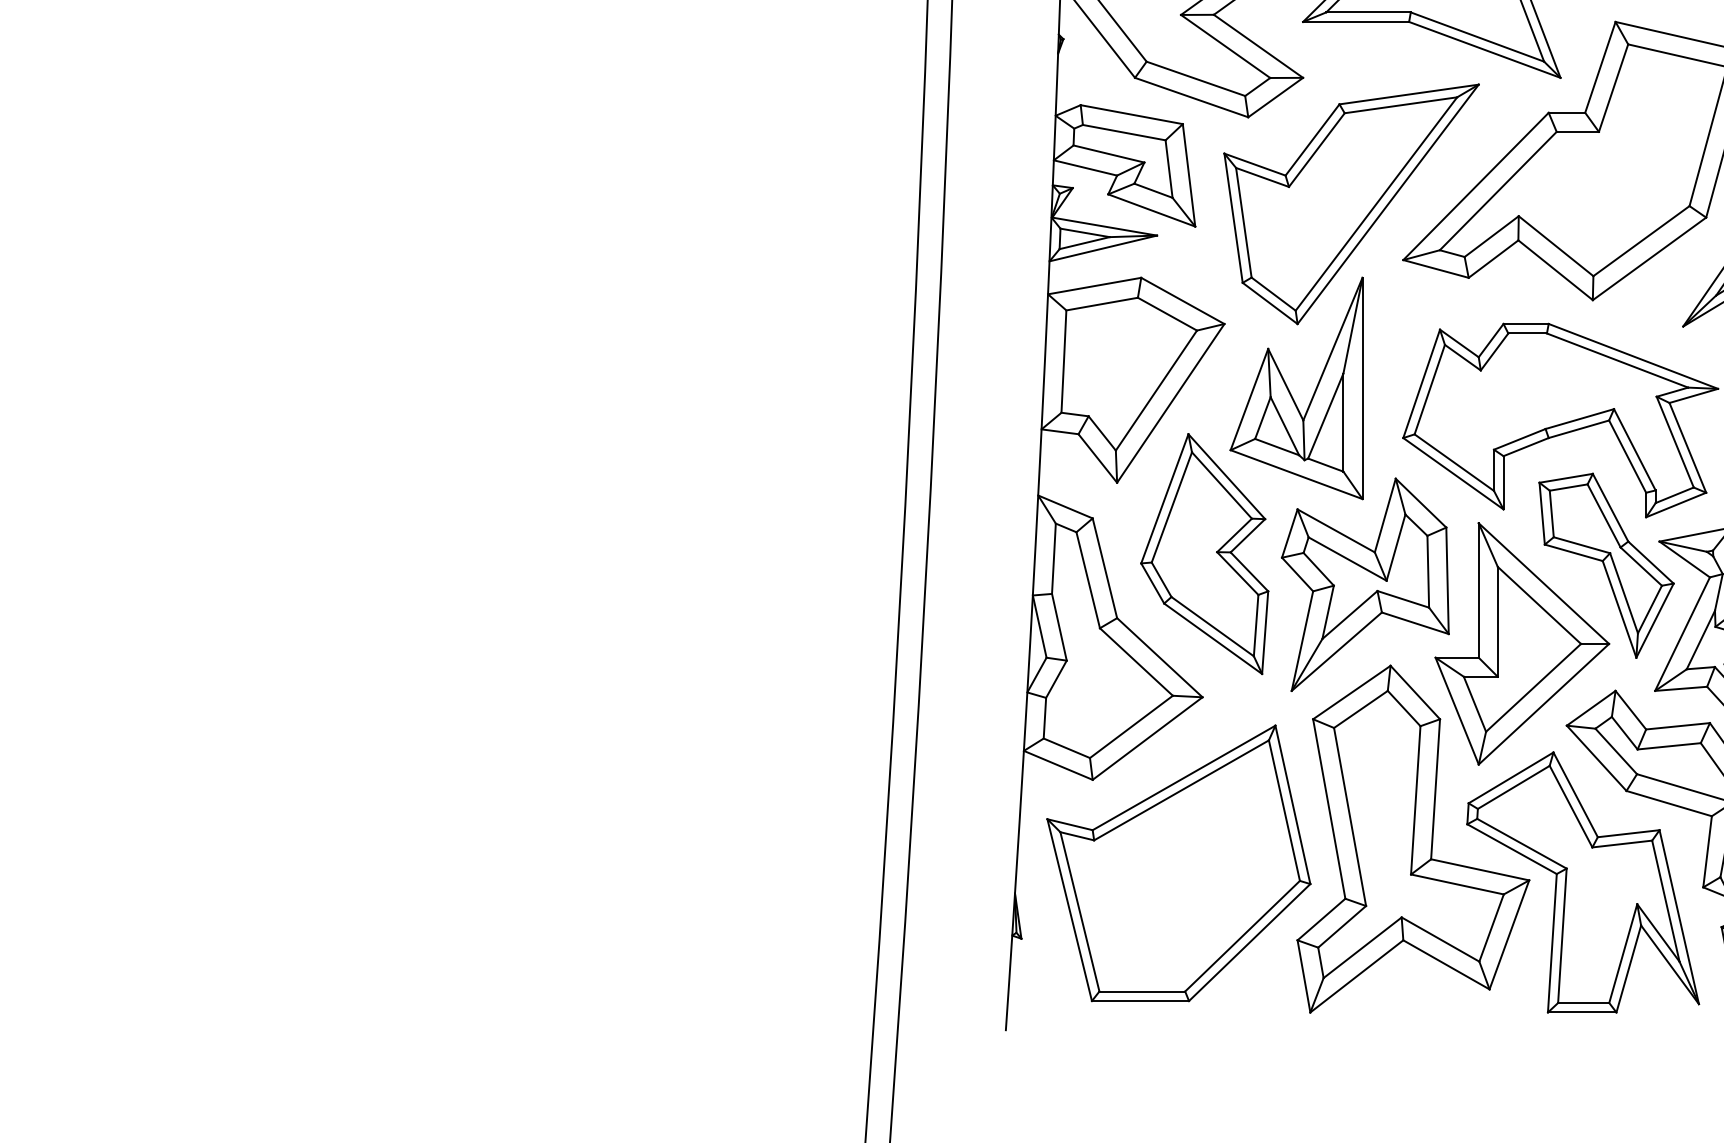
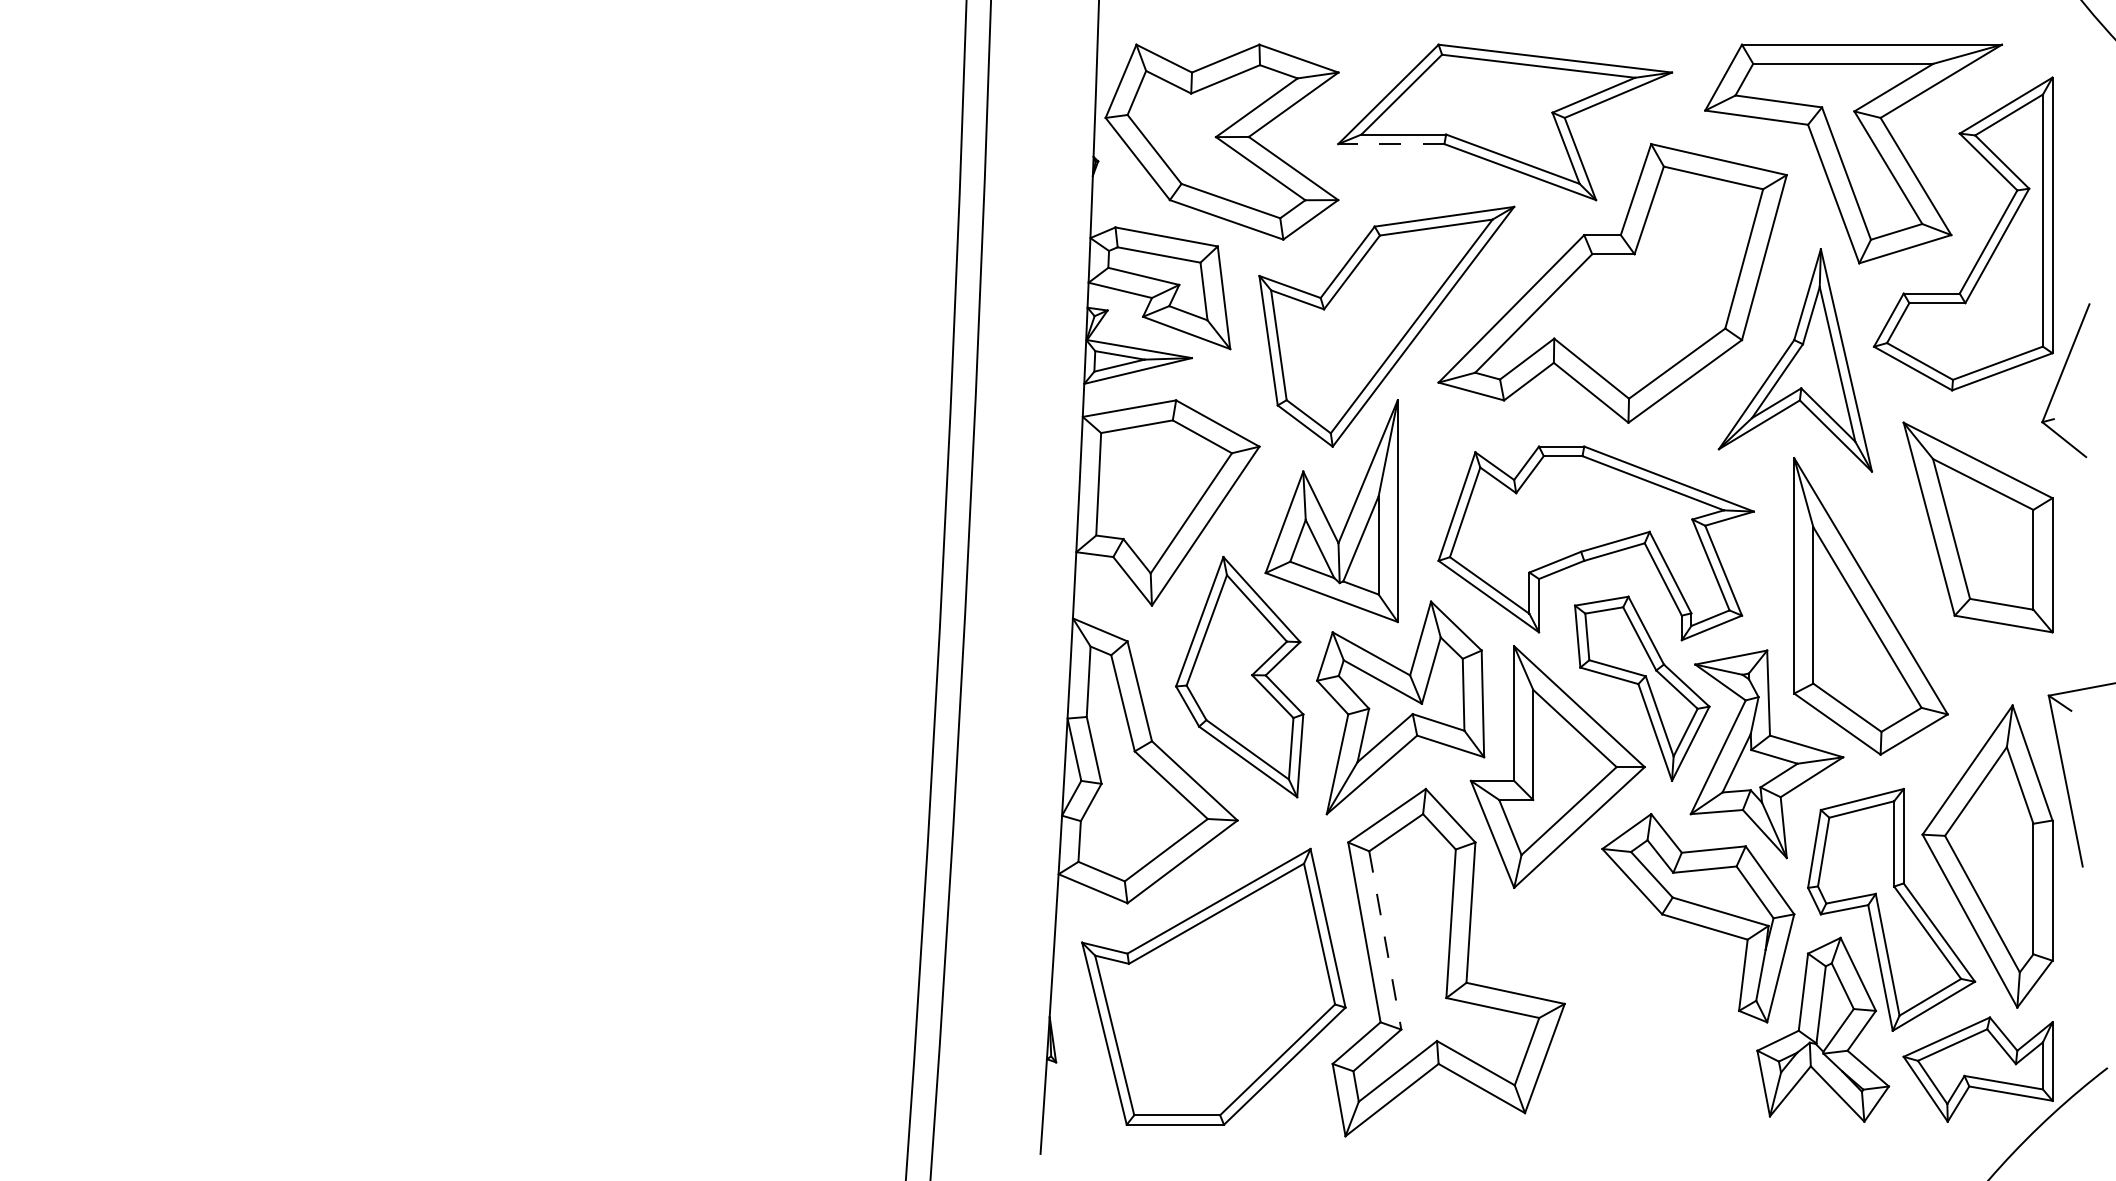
line: (1355, 22) -> (1390, 144), solid -> dashed
line: (1350, 817) -> (1385, 940), solid -> dashed
part: (1582, 881) -> (1618, 1005), removed

